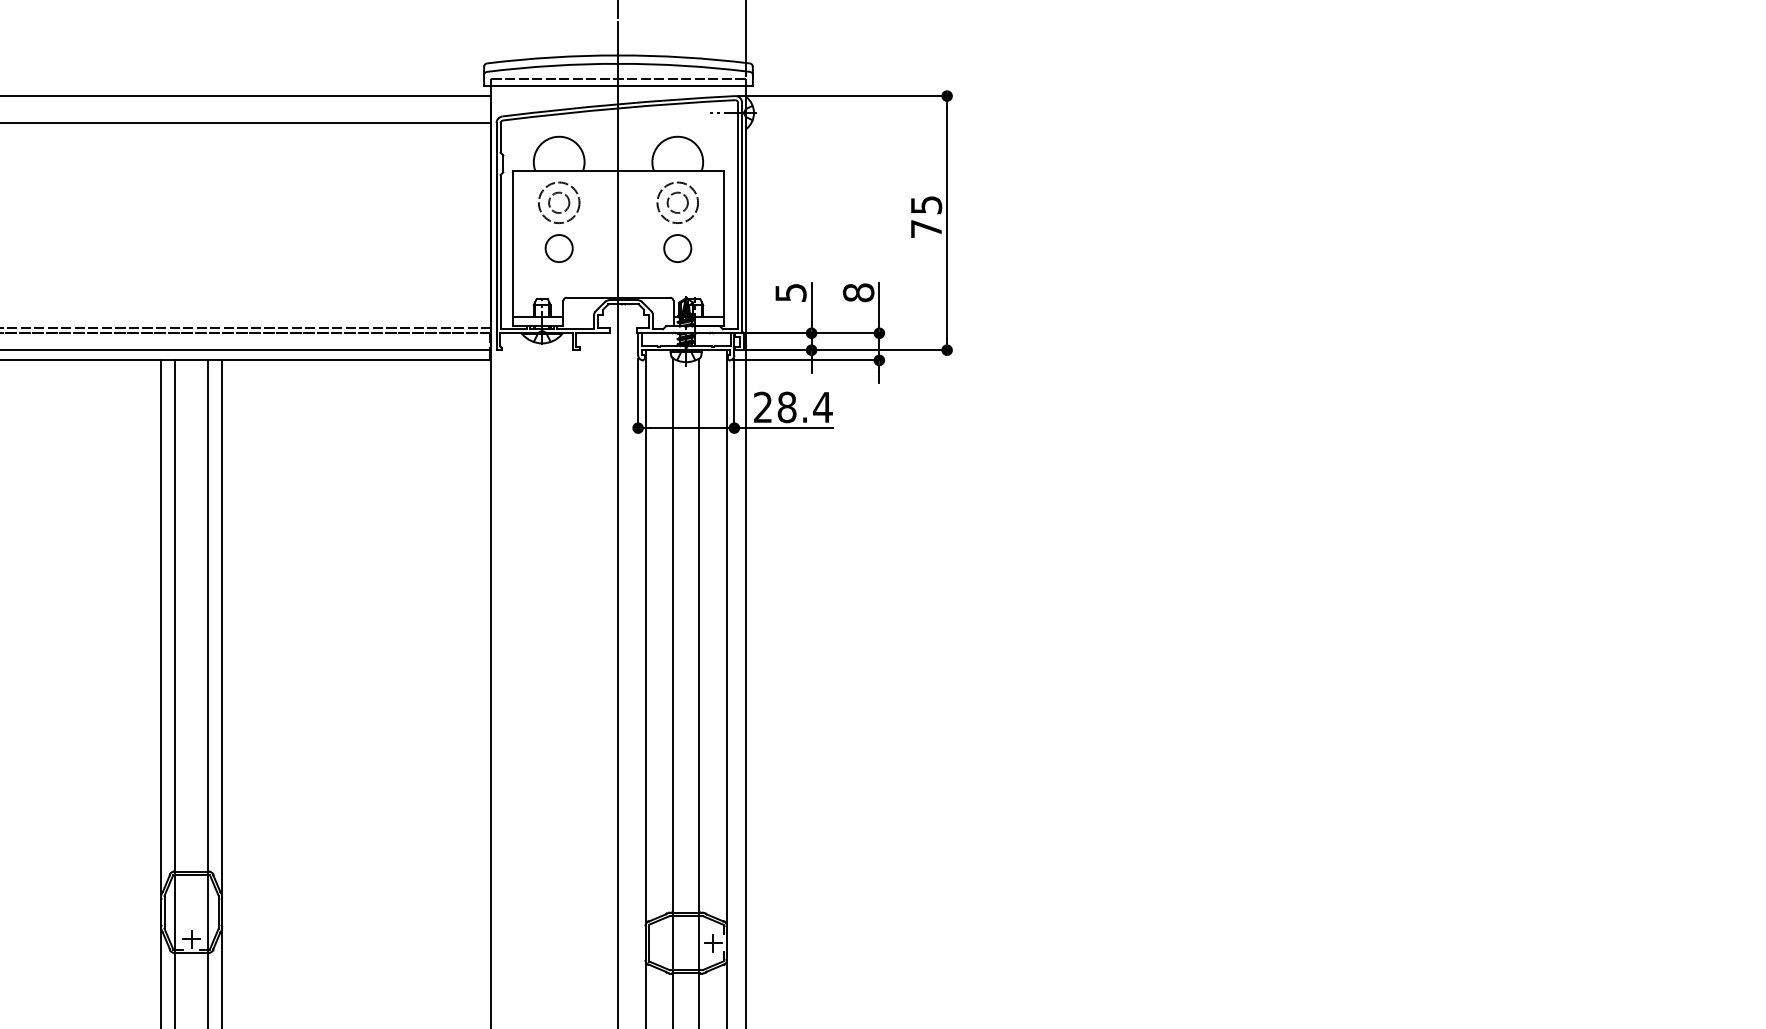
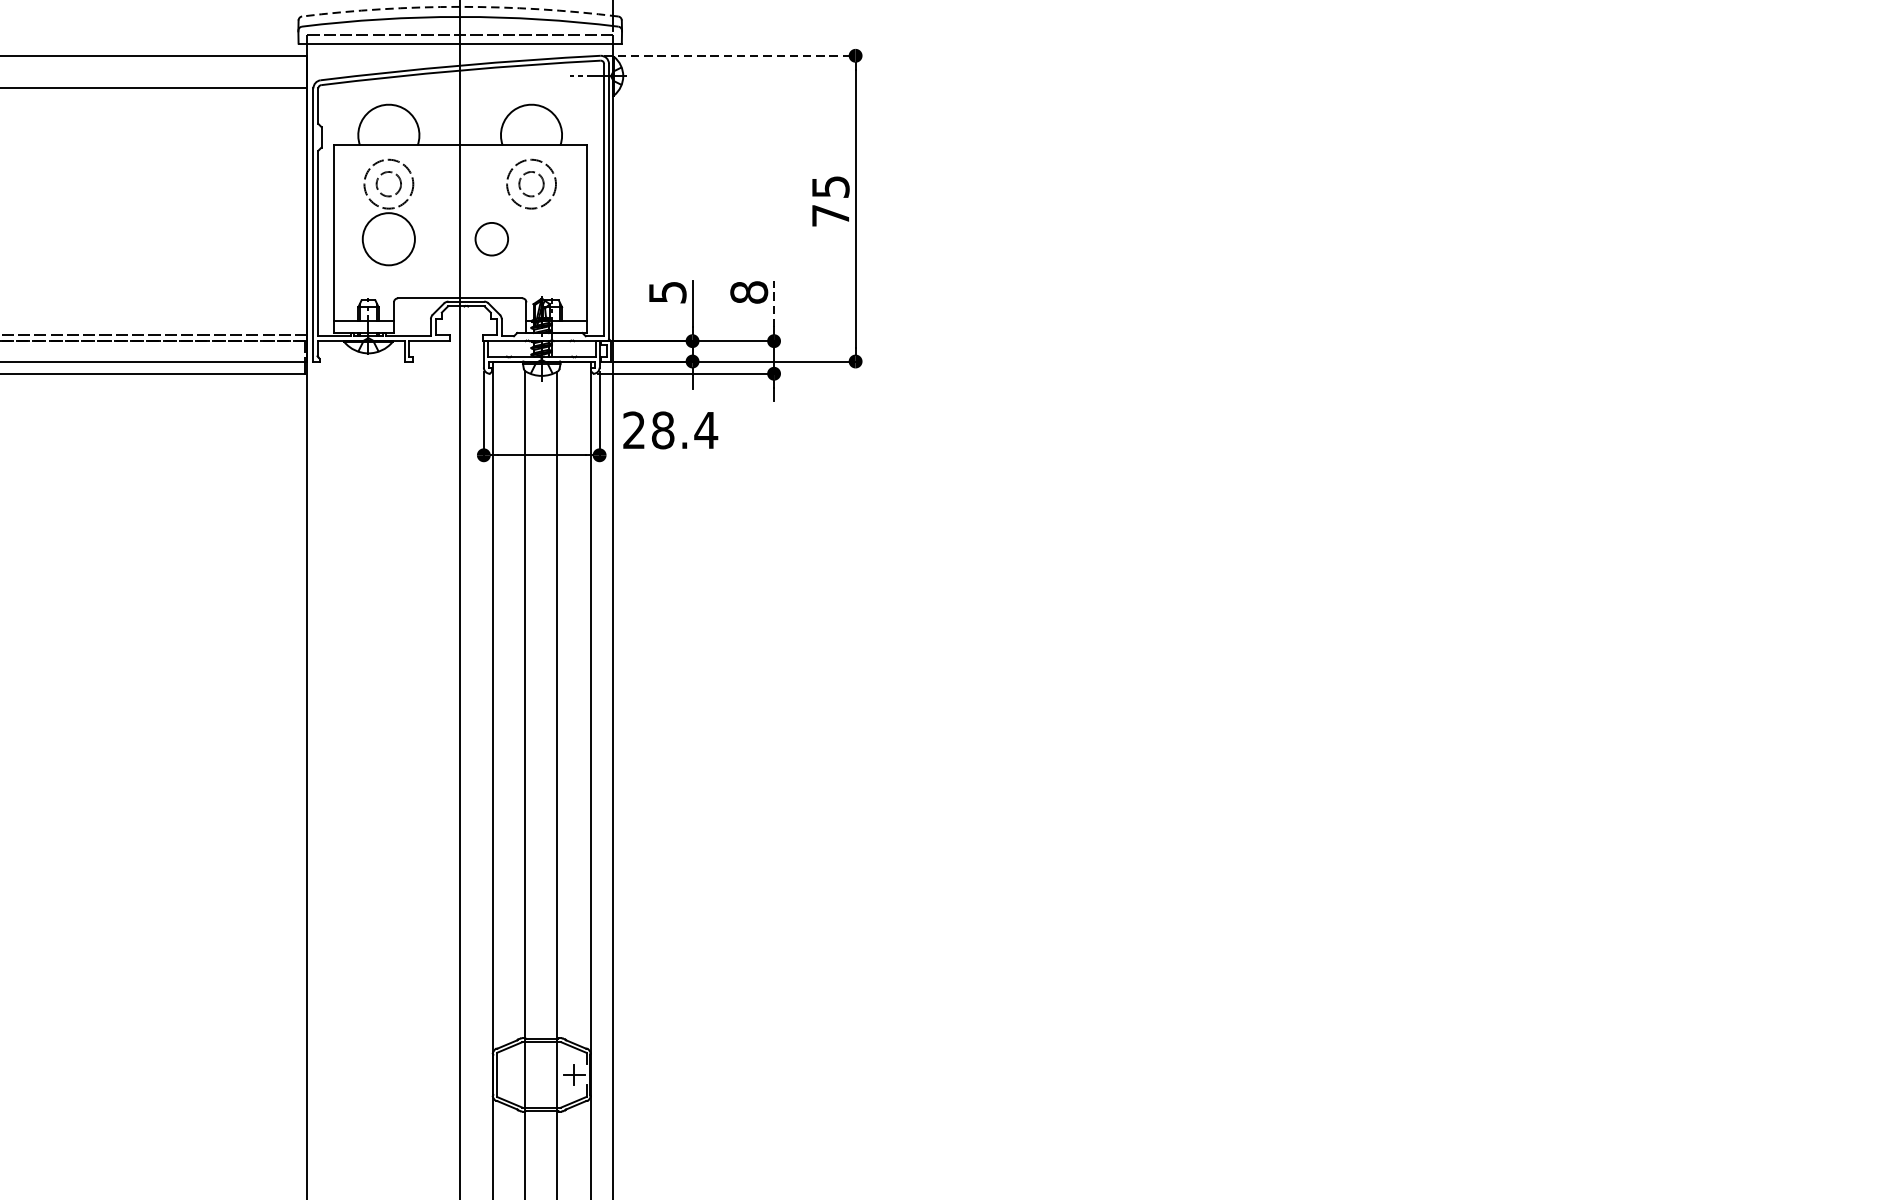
arc: (618, 55) -> (460, 6), solid -> dashed
line: (844, 96) -> (732, 56), solid -> dashed
circle: (558, 248) -> (388, 239), size x1.6
circle: (677, 248) -> (491, 239), moved
line: (879, 301) -> (774, 302), solid -> dashed
line: (783, 428) -> (658, 455), removed

